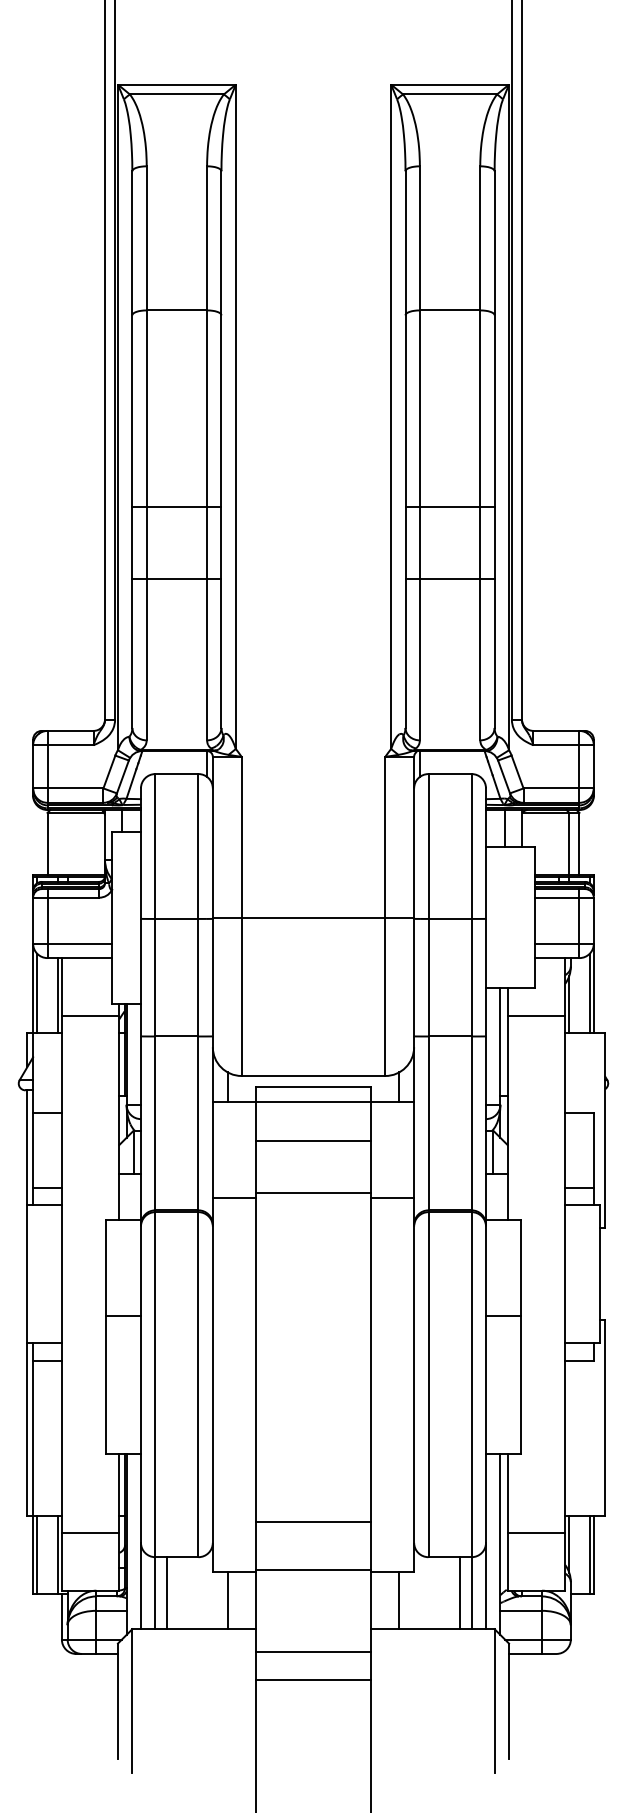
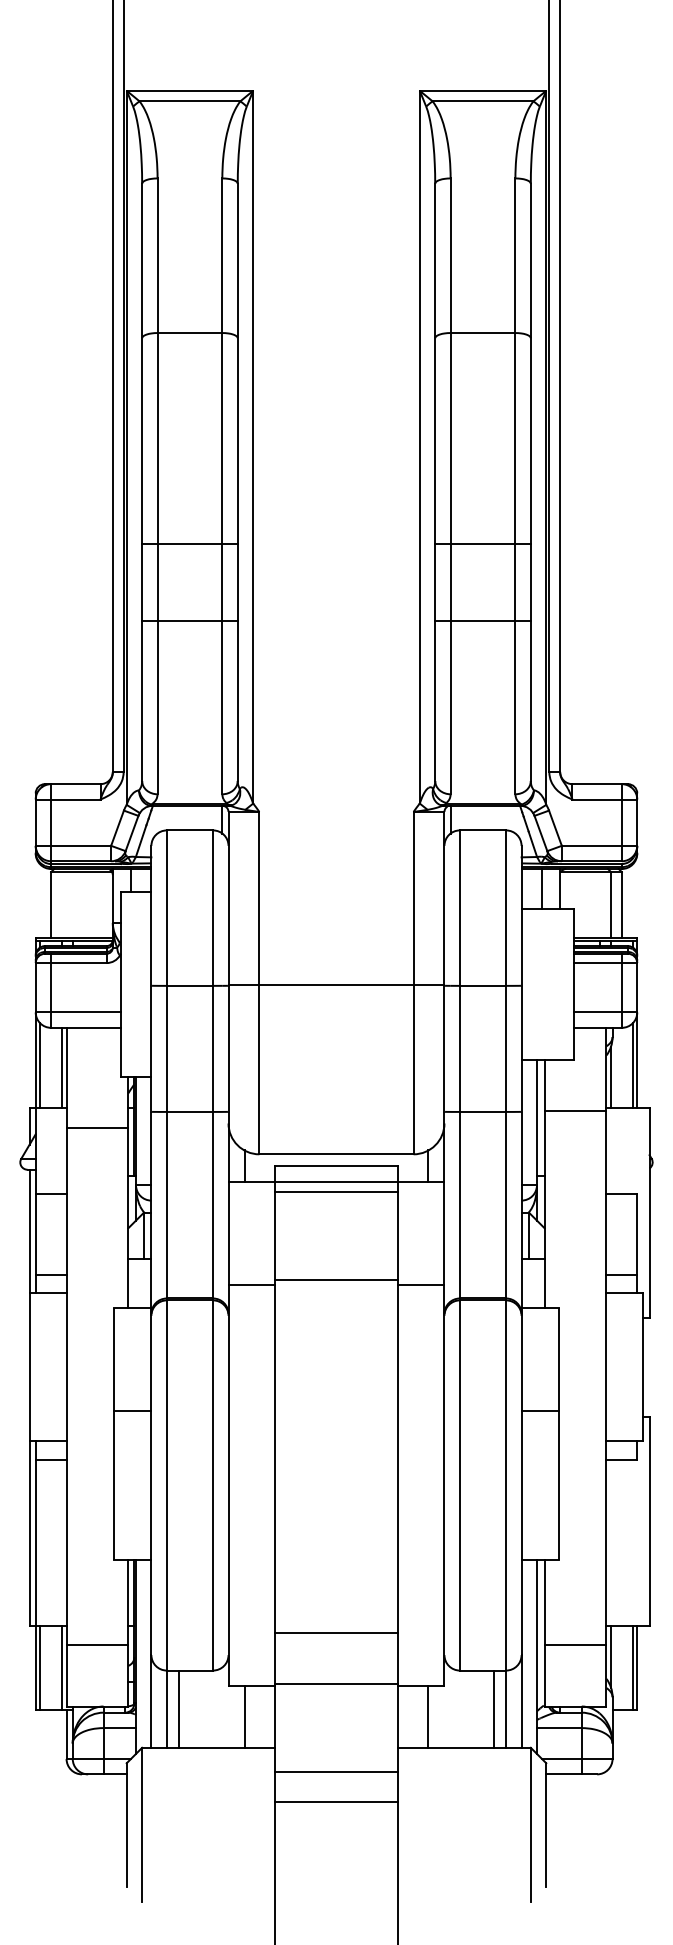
line: (90, 1015) -> (97, 1128), moved
line: (536, 1015) -> (575, 1110), moved
line: (313, 1141) -> (336, 1192), moved

